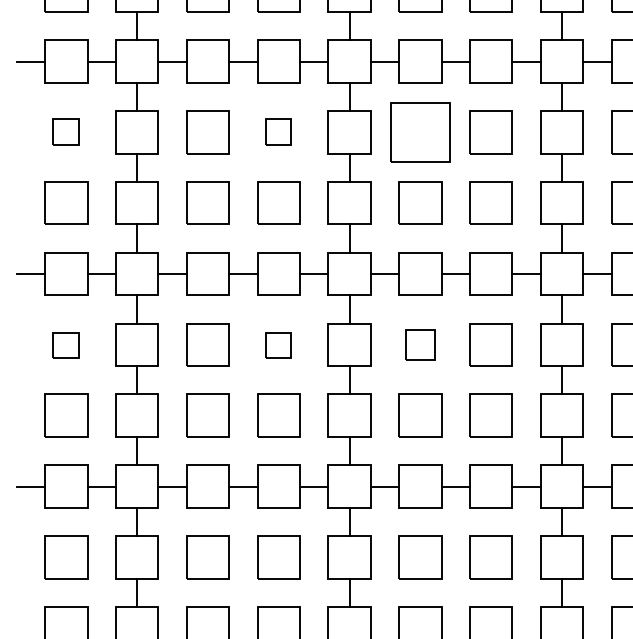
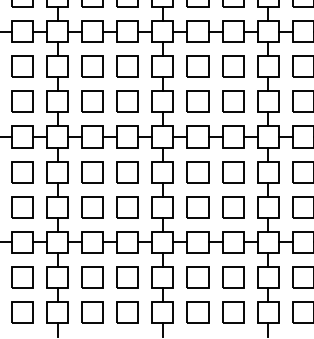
part: (65, 131) -> (22, 66), size x1.67
part: (277, 131) -> (127, 66), size x1.67
part: (419, 131) -> (197, 66), size x0.71
part: (65, 345) -> (22, 172), size x1.67
part: (277, 345) -> (127, 172), size x1.67
part: (419, 345) -> (197, 172), size x1.43

